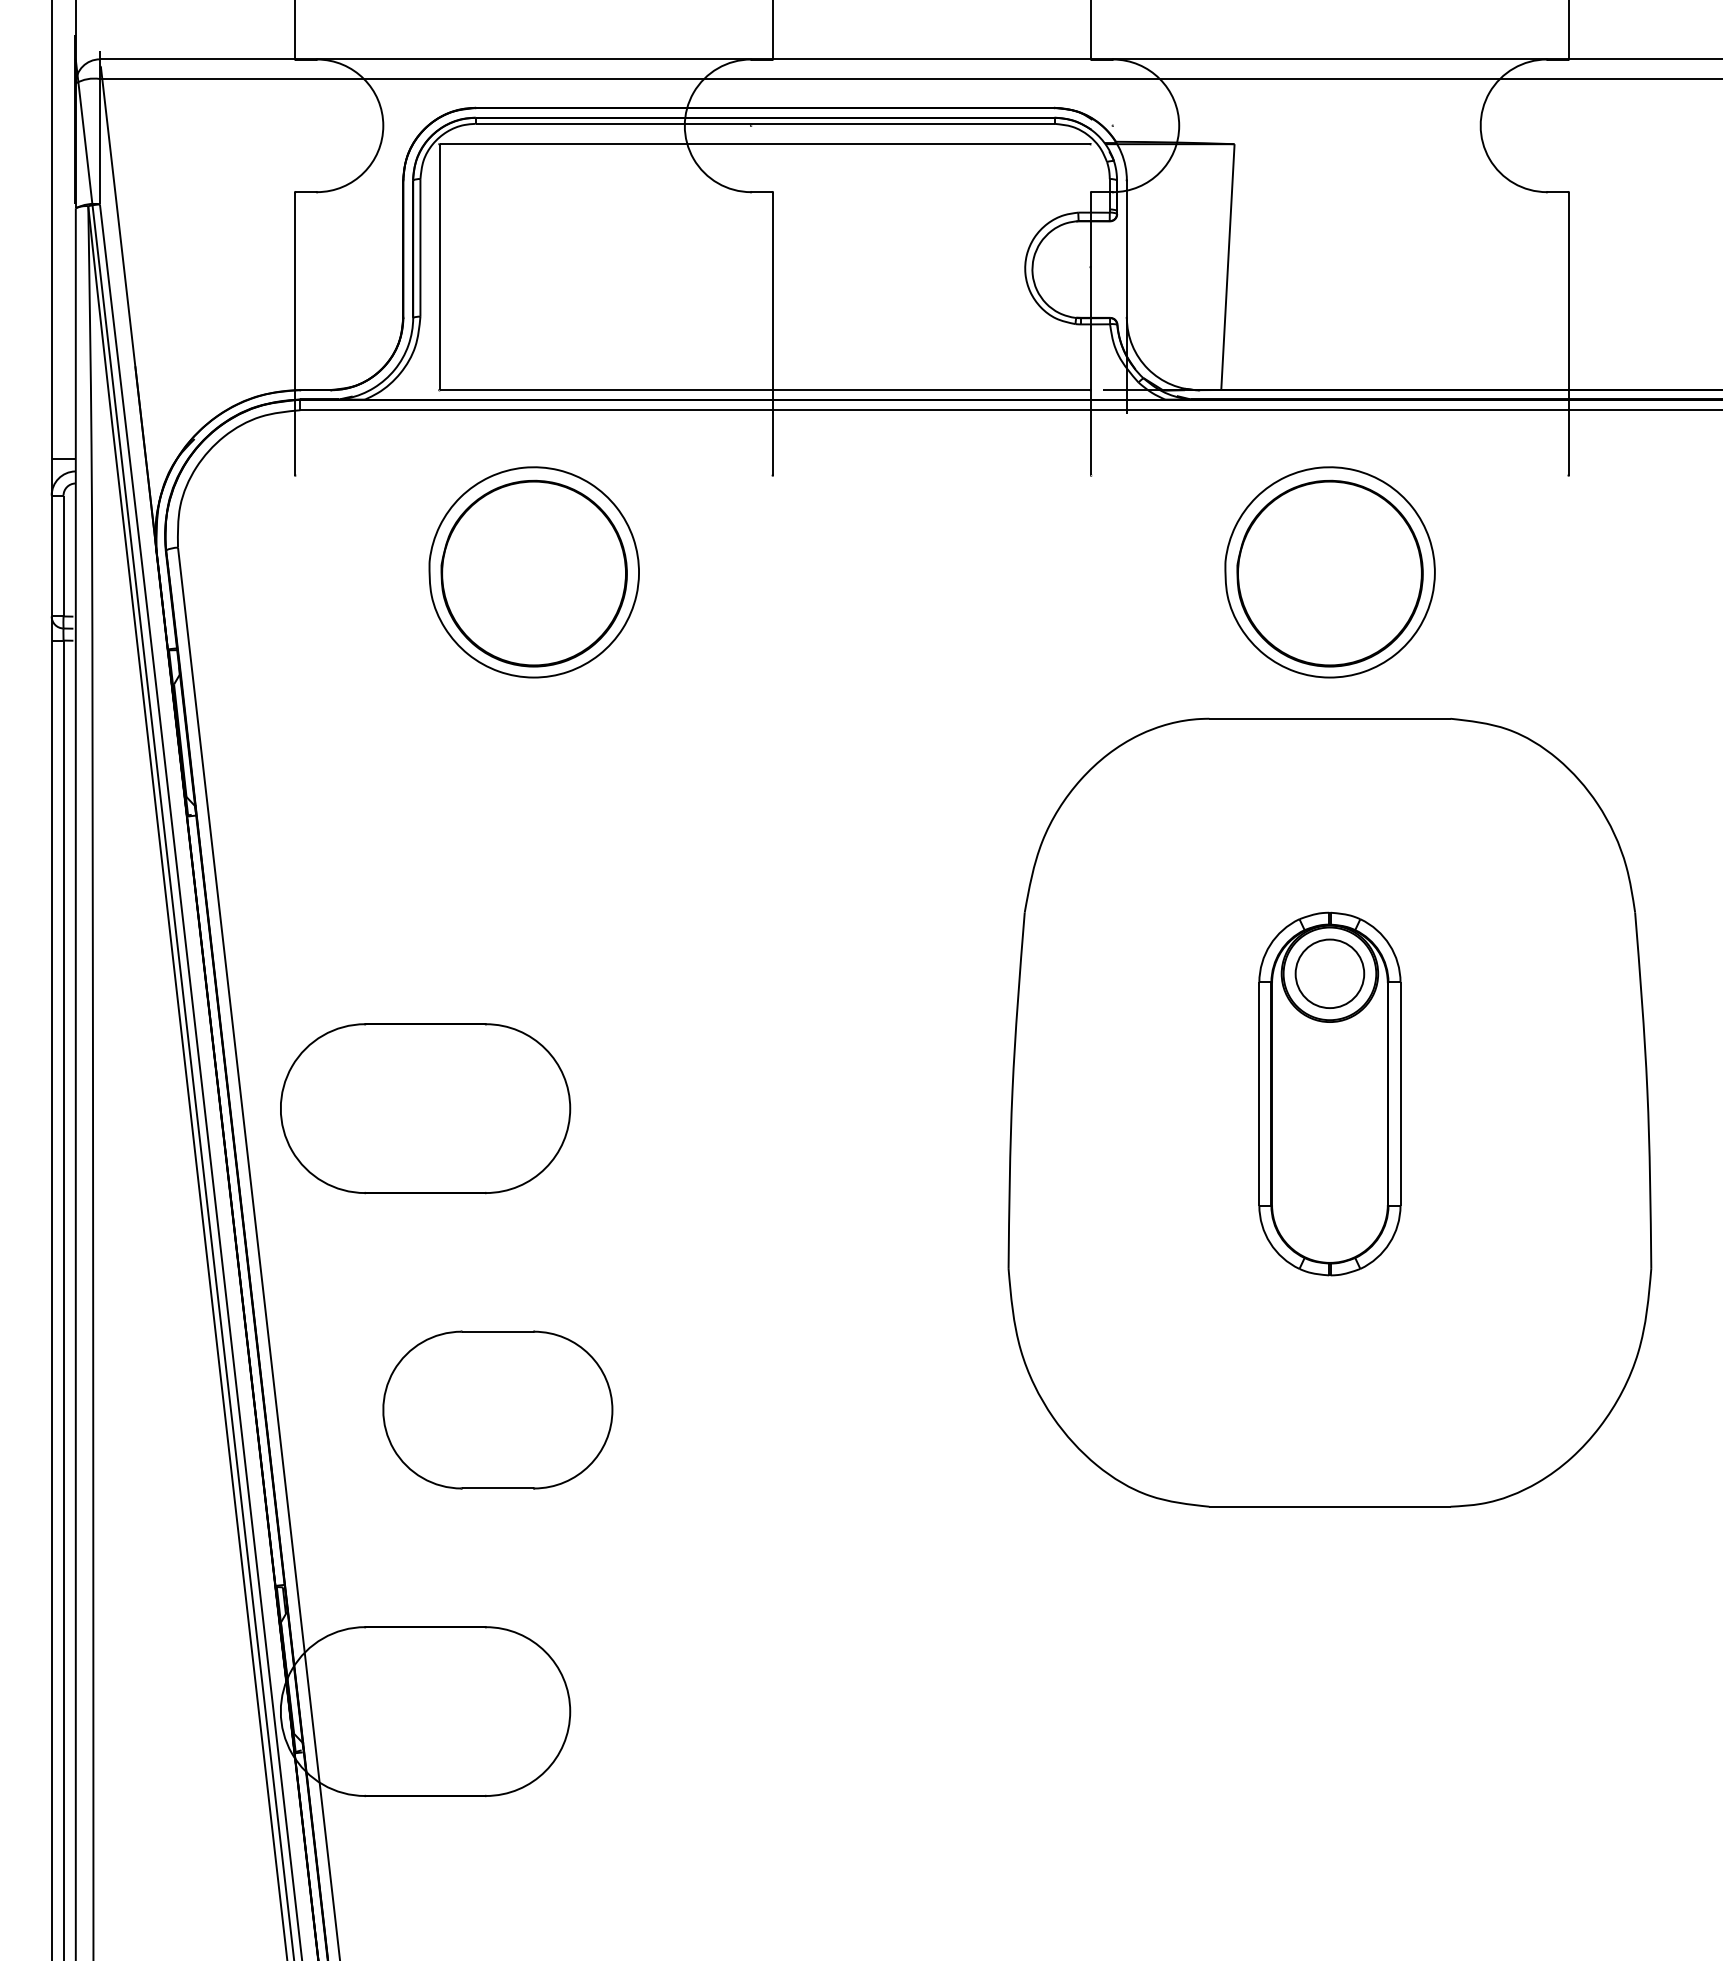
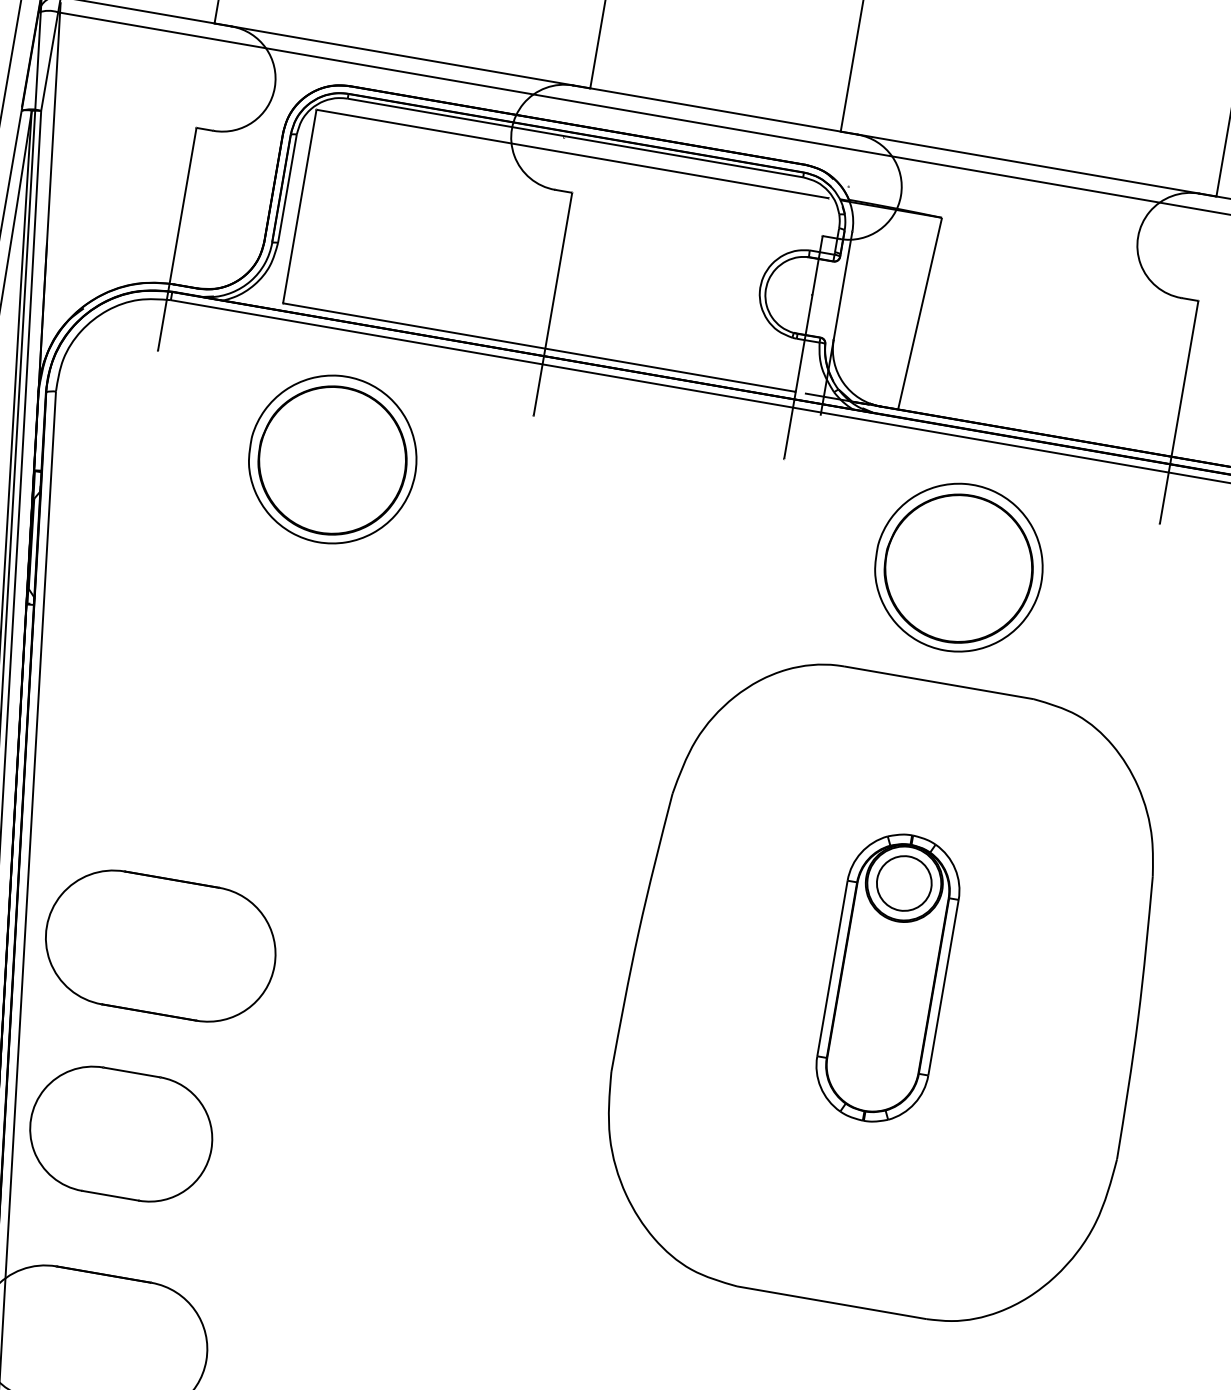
part: (425, 1108) -> (160, 946), moved
part: (497, 1409) -> (121, 1133), moved

